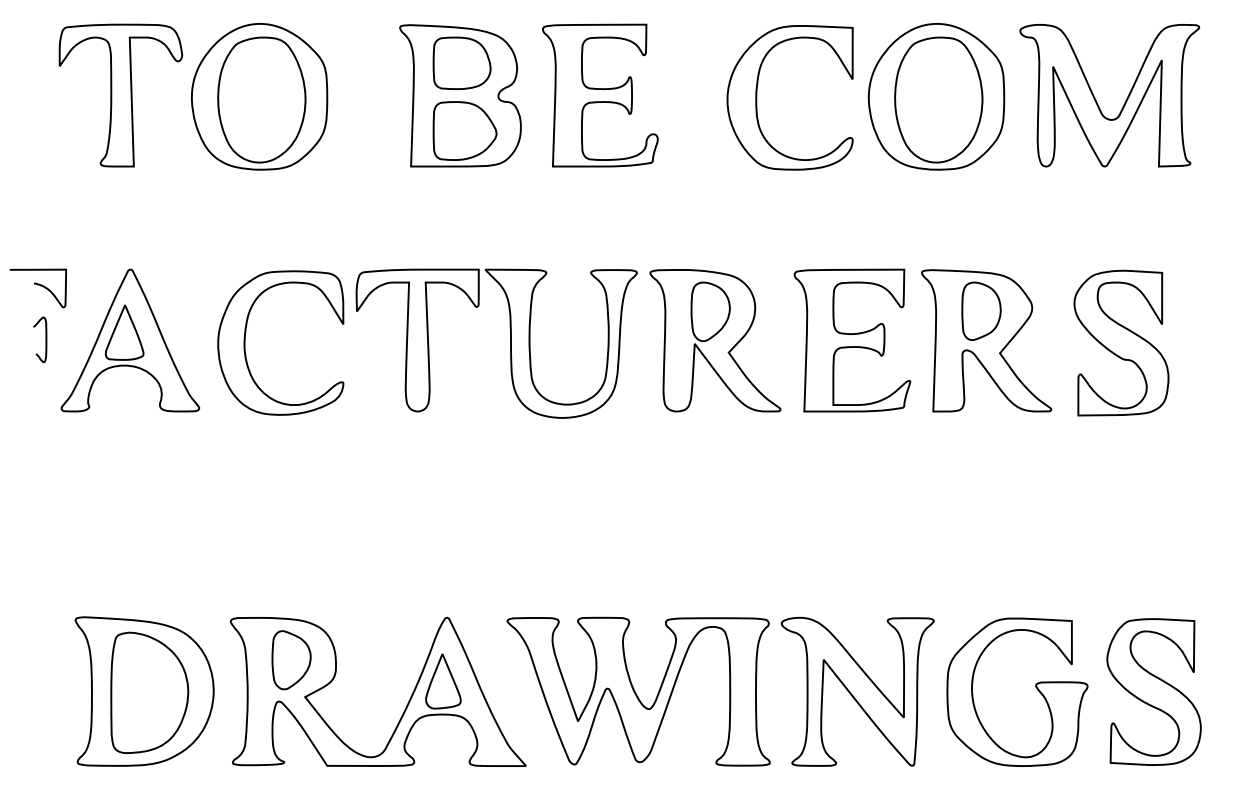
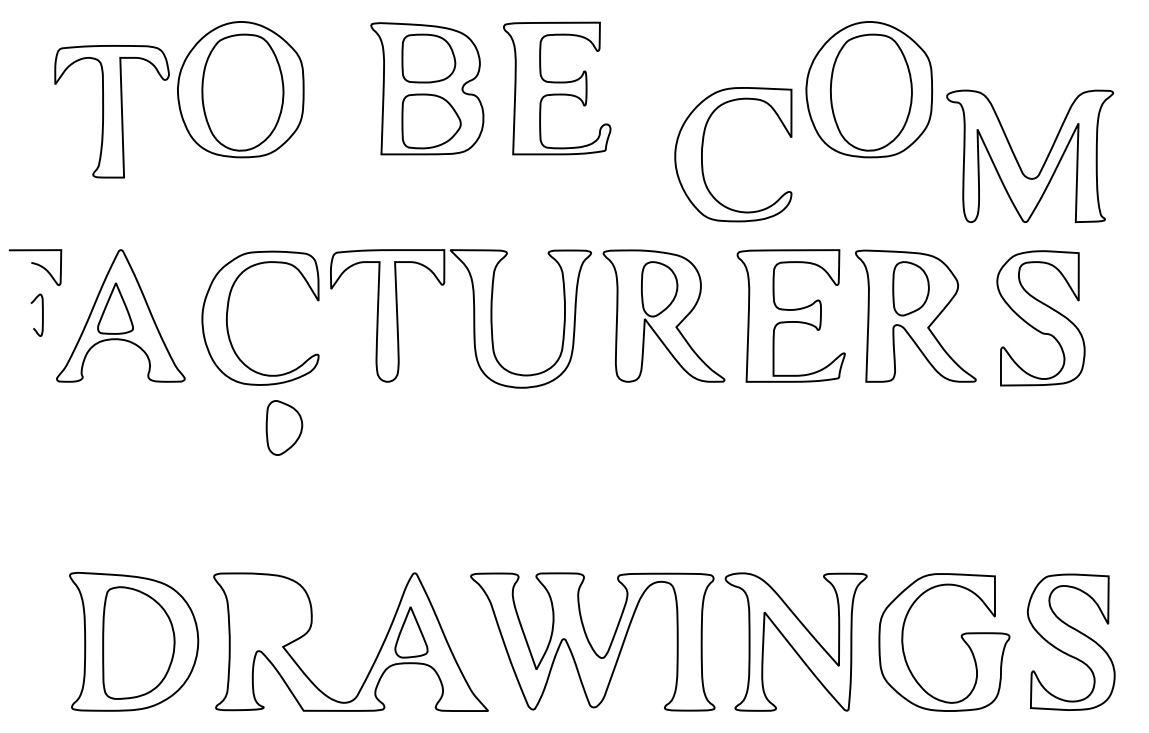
part: (120, 95) -> (111, 111), moved
part: (757, 97) -> (703, 154), moved
part: (1097, 102) -> (1018, 162), moved
part: (291, 660) -> (284, 428), moved

